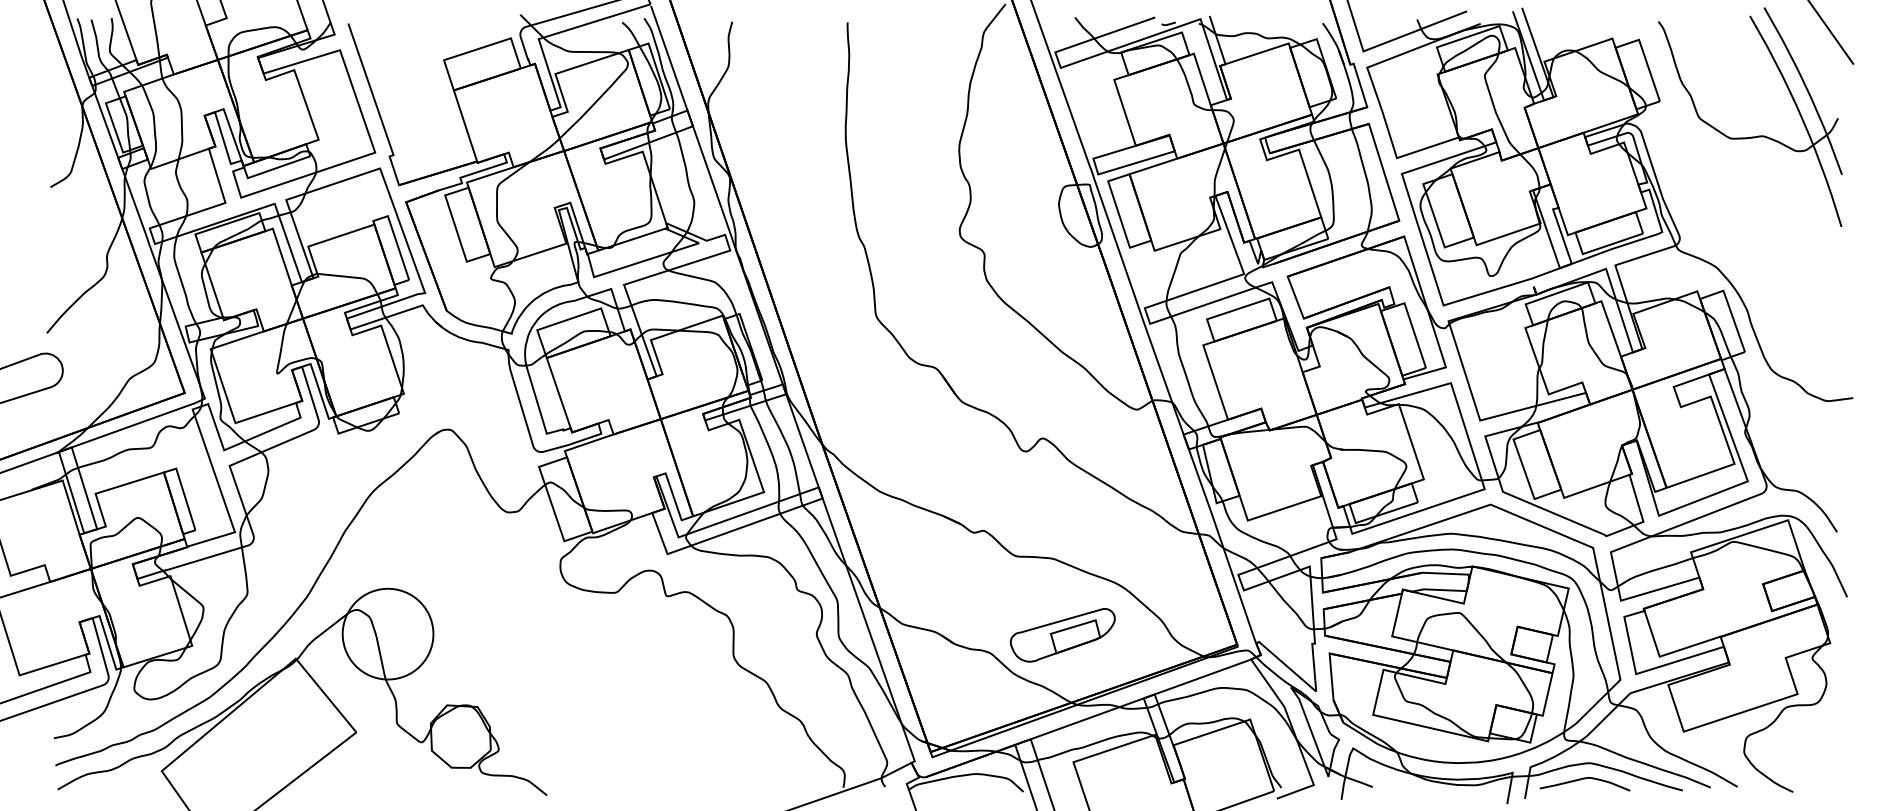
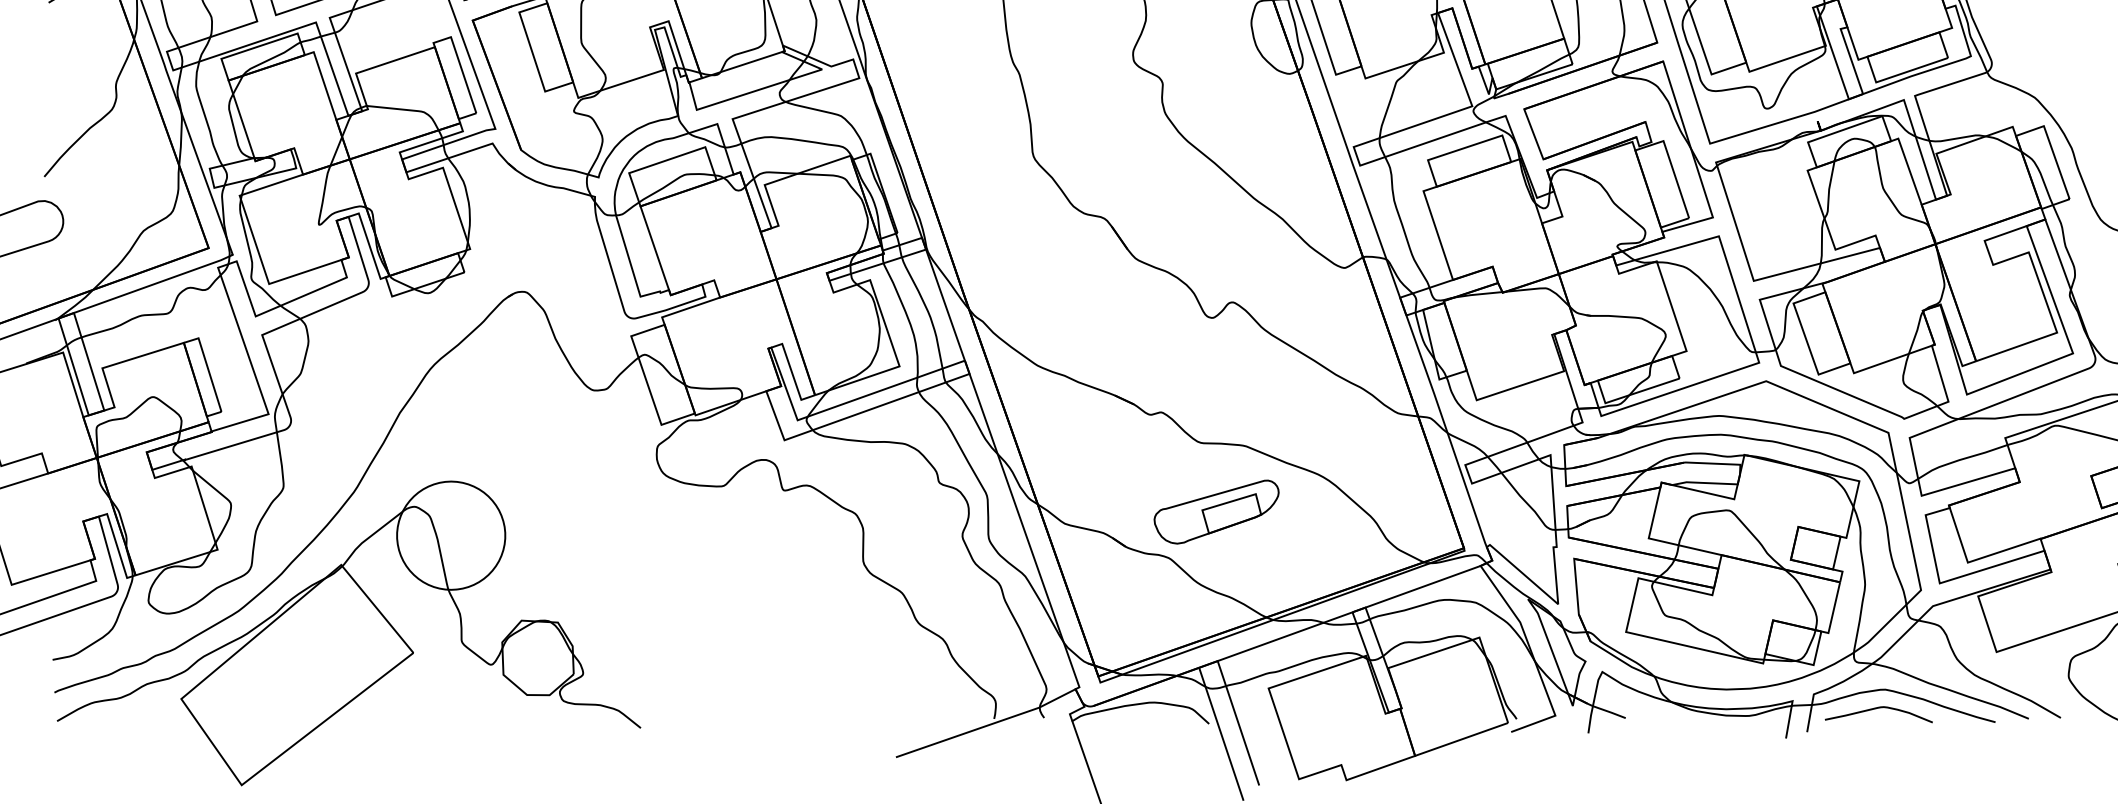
part: (1062, 635) -> (1216, 512), moved

